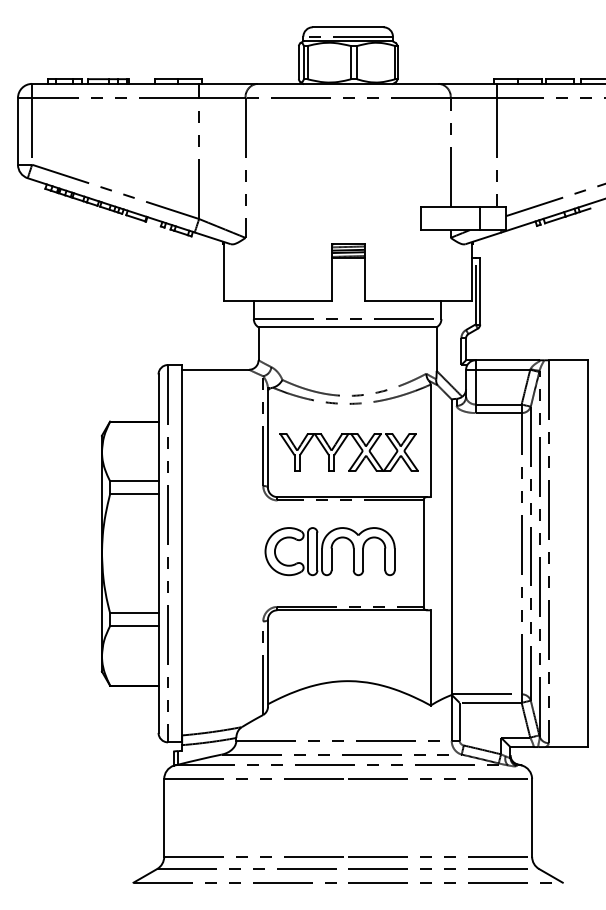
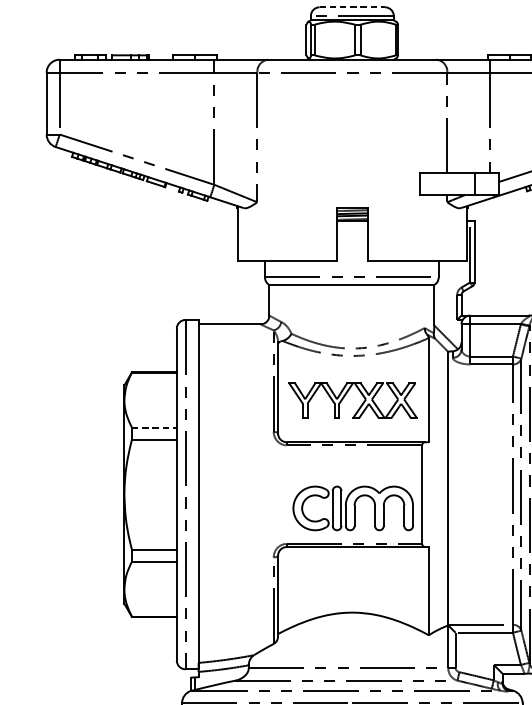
line: (348, 27) -> (352, 7), solid -> dashed
line: (134, 481) -> (154, 427), solid -> dashed
part: (329, 551) -> (352, 508), moved

